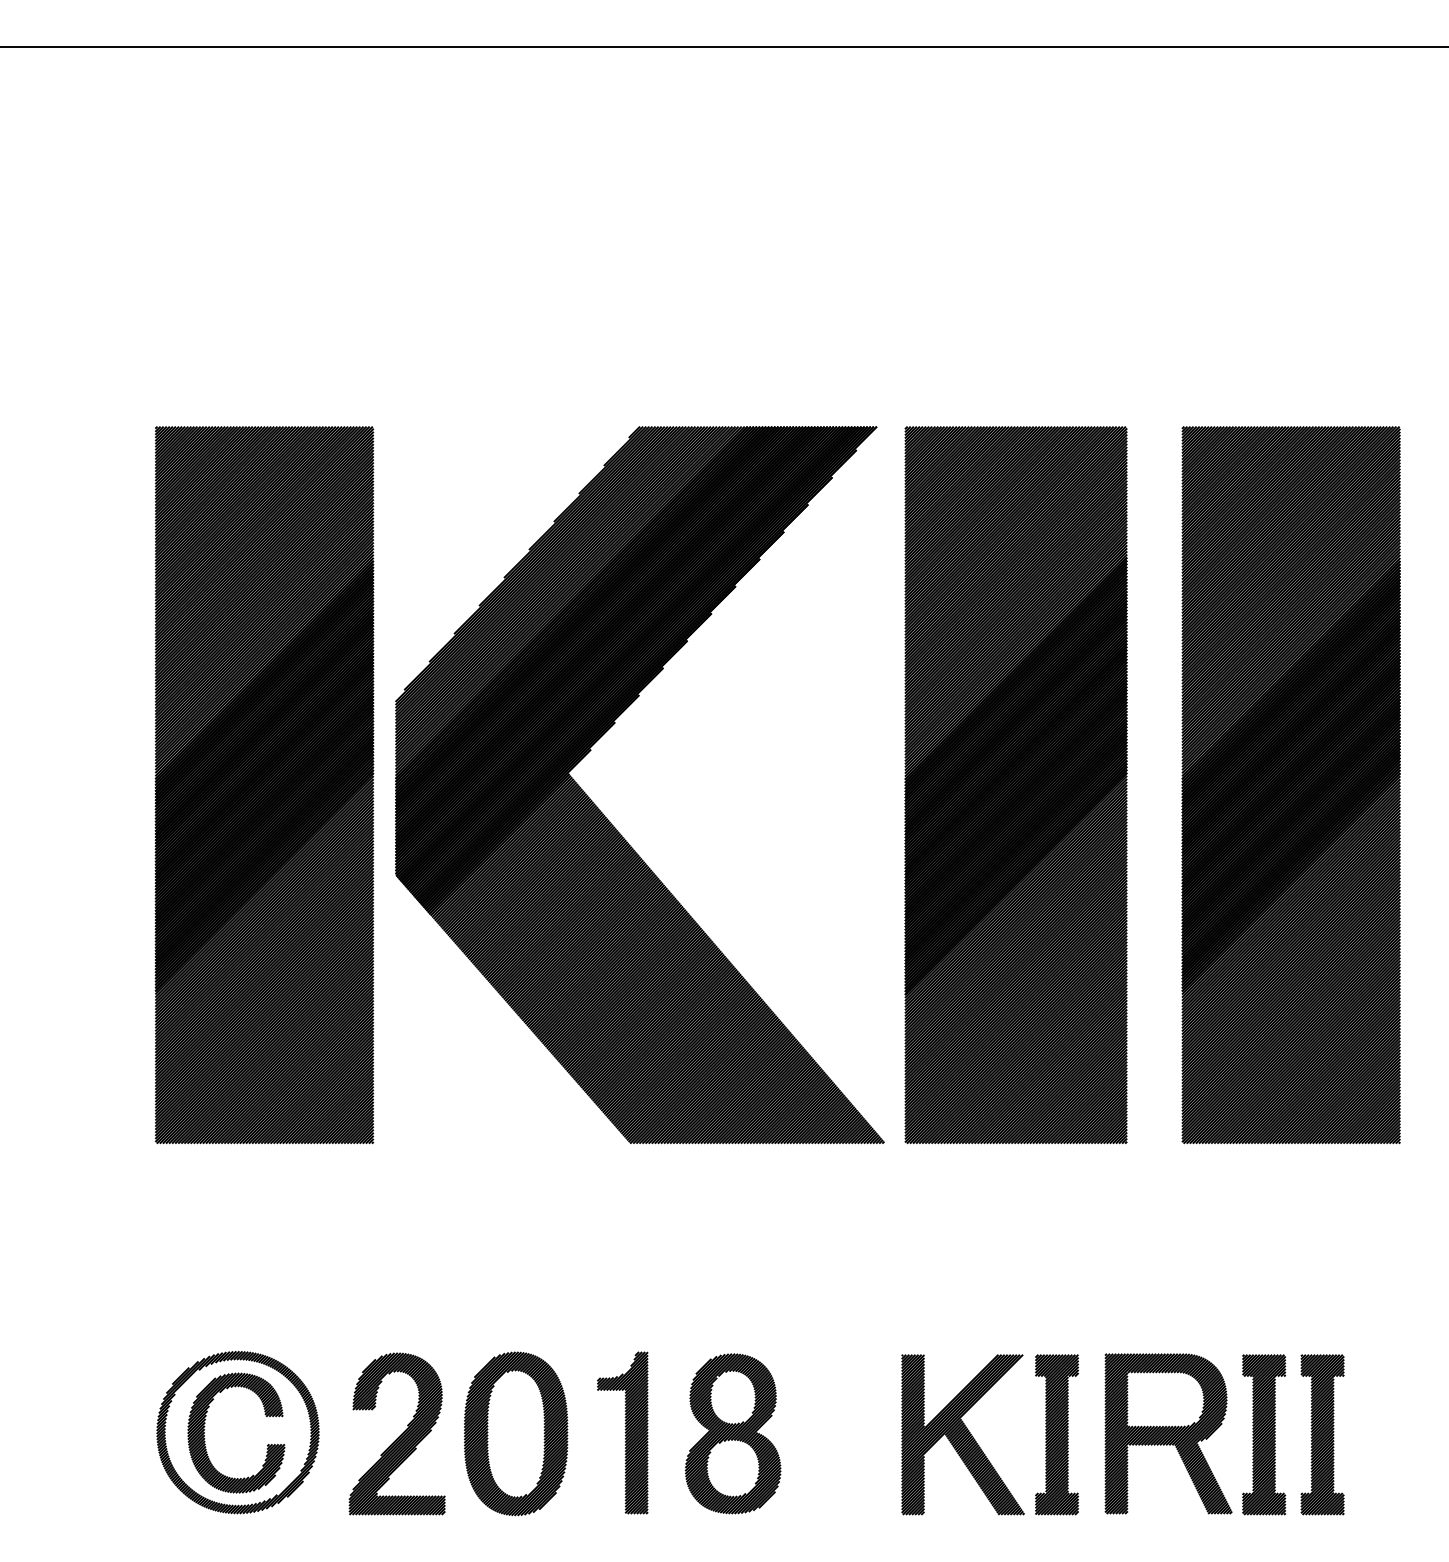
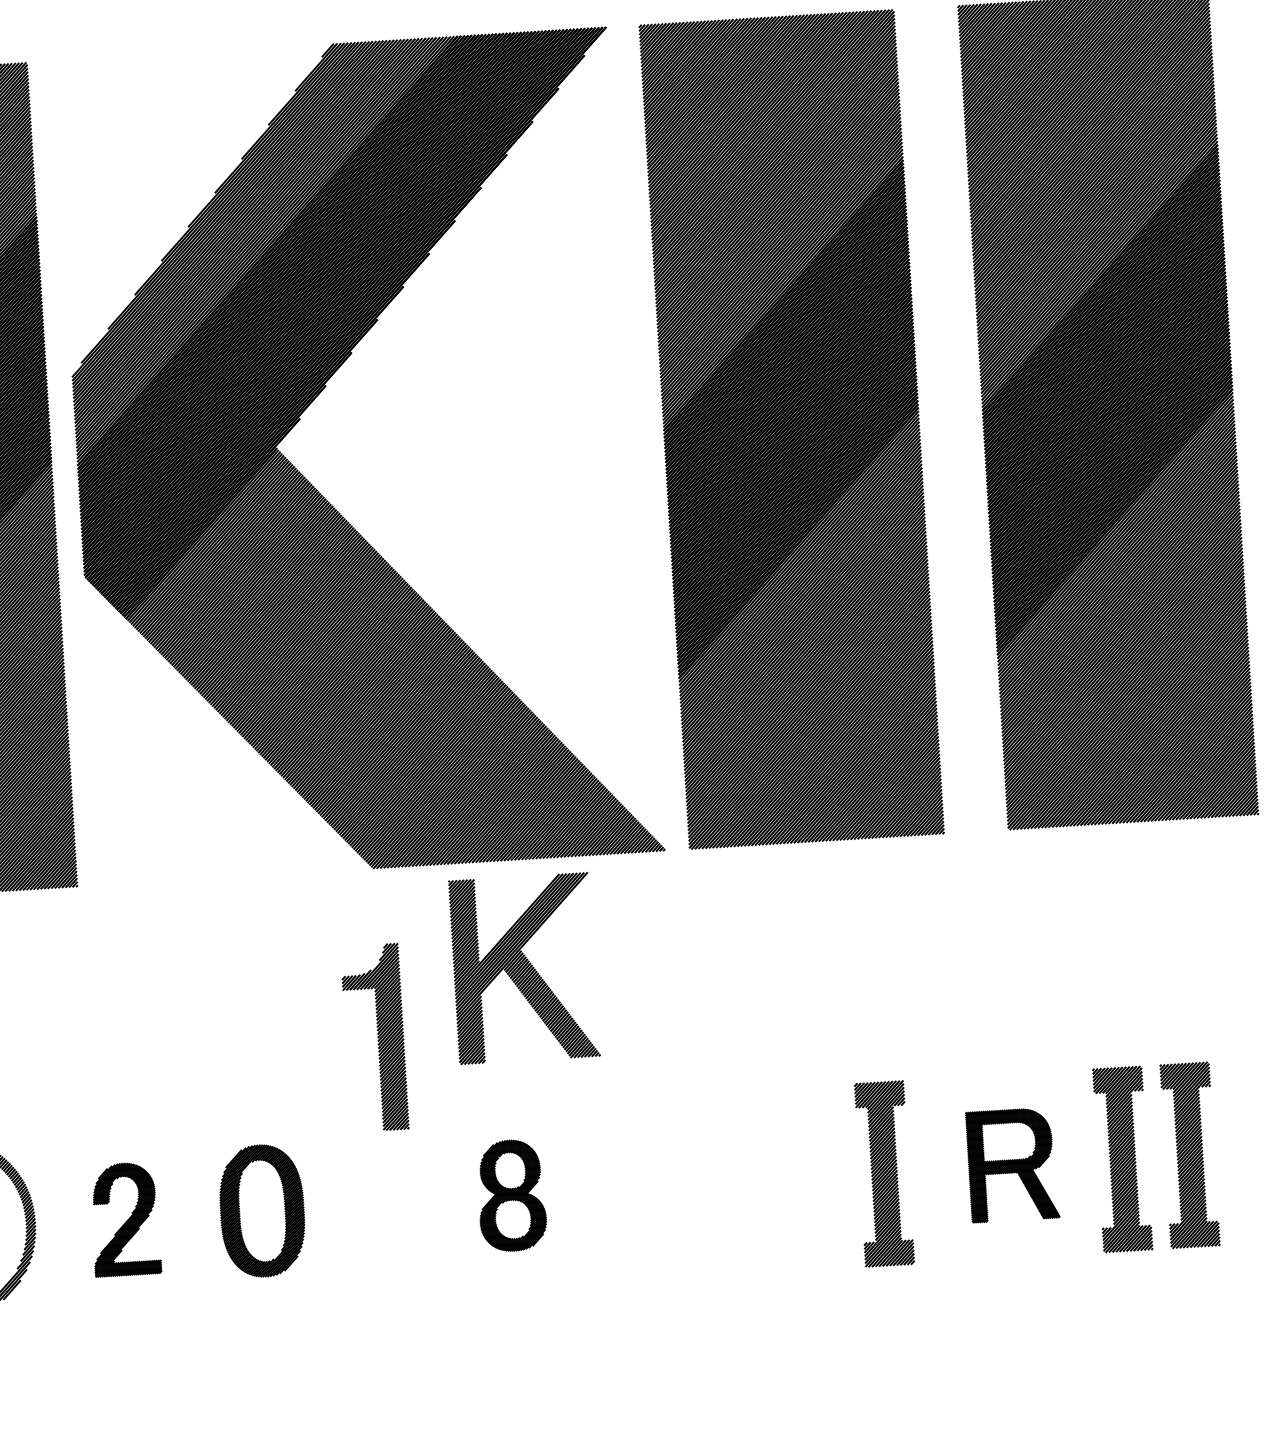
part: (622, 1432) -> (374, 1037), moved
part: (396, 1433) -> (124, 1218), size x0.6
part: (516, 1433) -> (262, 1210), size x0.7
part: (732, 1433) -> (511, 1195), size x0.6
part: (1168, 1433) -> (1012, 1164), size x0.6
part: (962, 1434) -> (523, 968), moved

